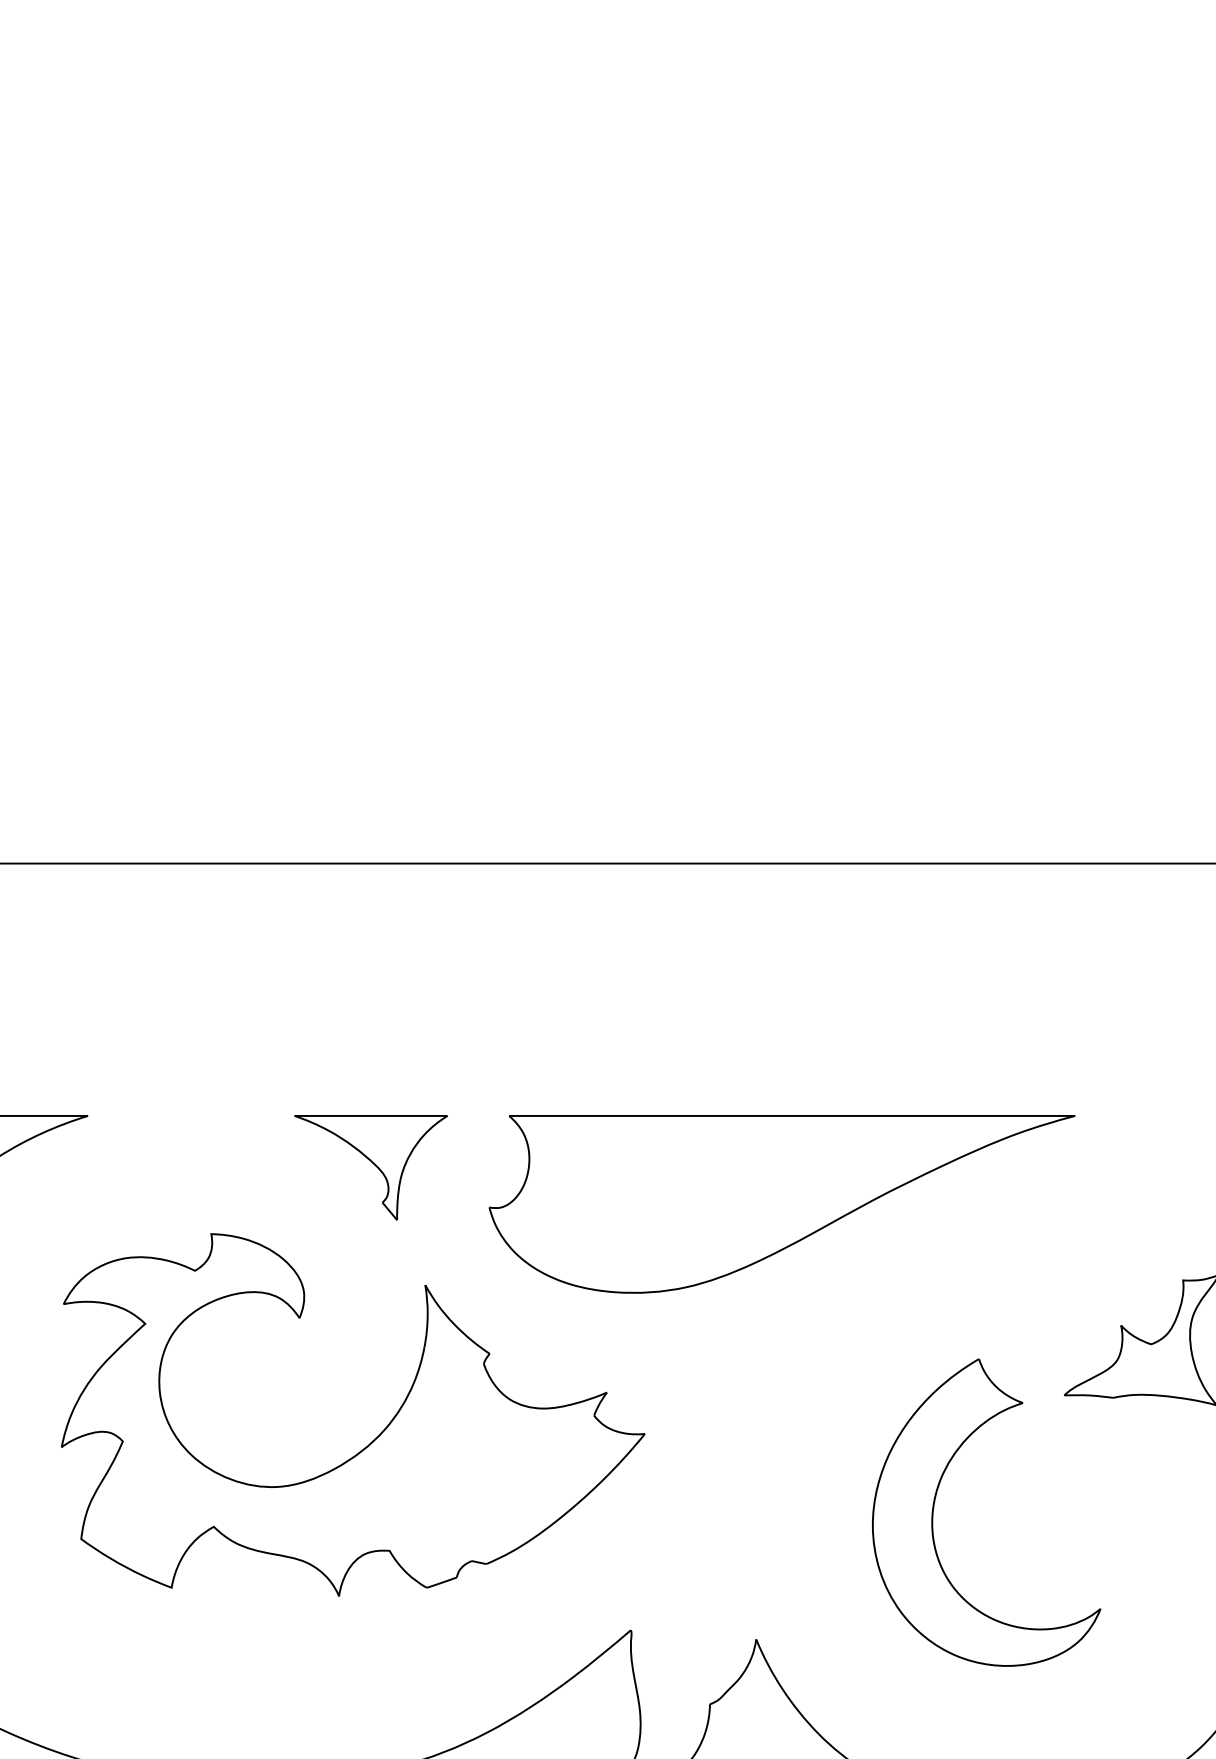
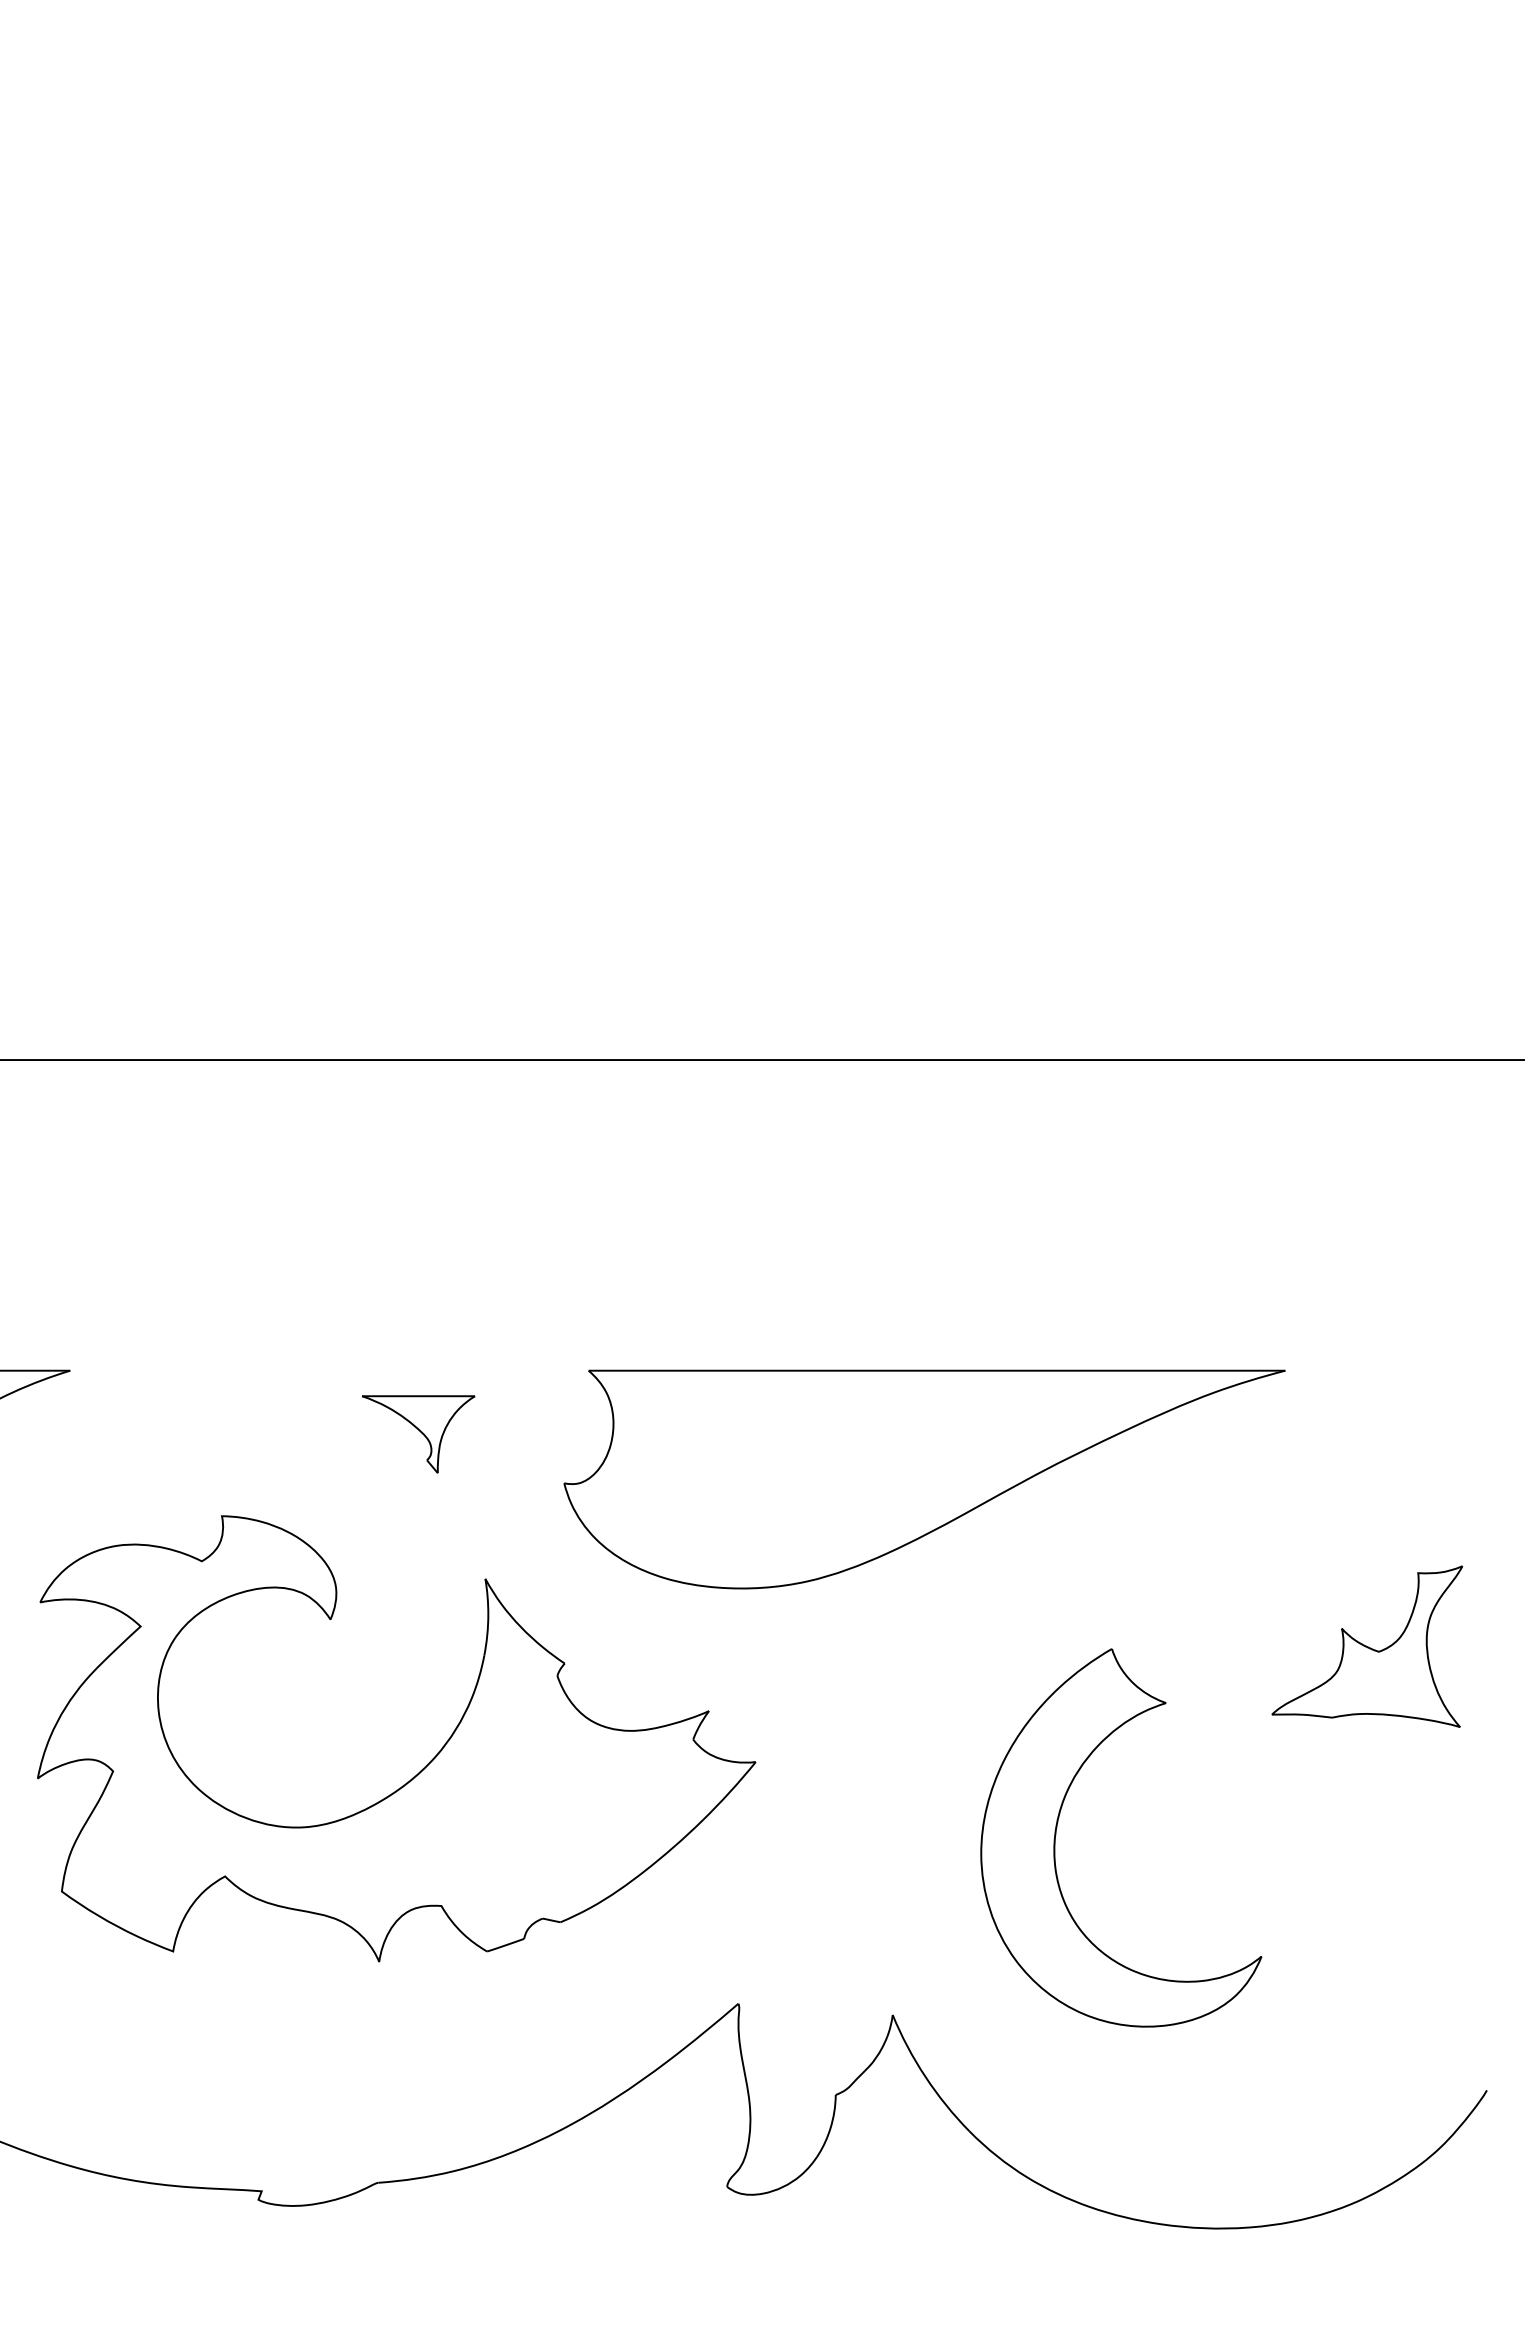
part: (370, 1167) -> (418, 1434), size x0.6
part: (935, 1500) -> (1058, 1822), moved

